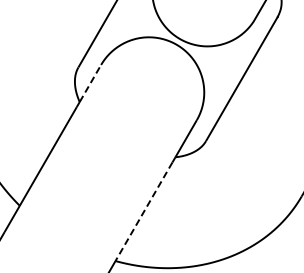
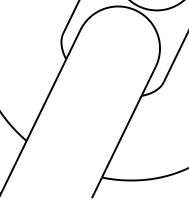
line: (90, 83) -> (73, 44), dashed -> solid
line: (144, 211) -> (121, 138), dashed -> solid

